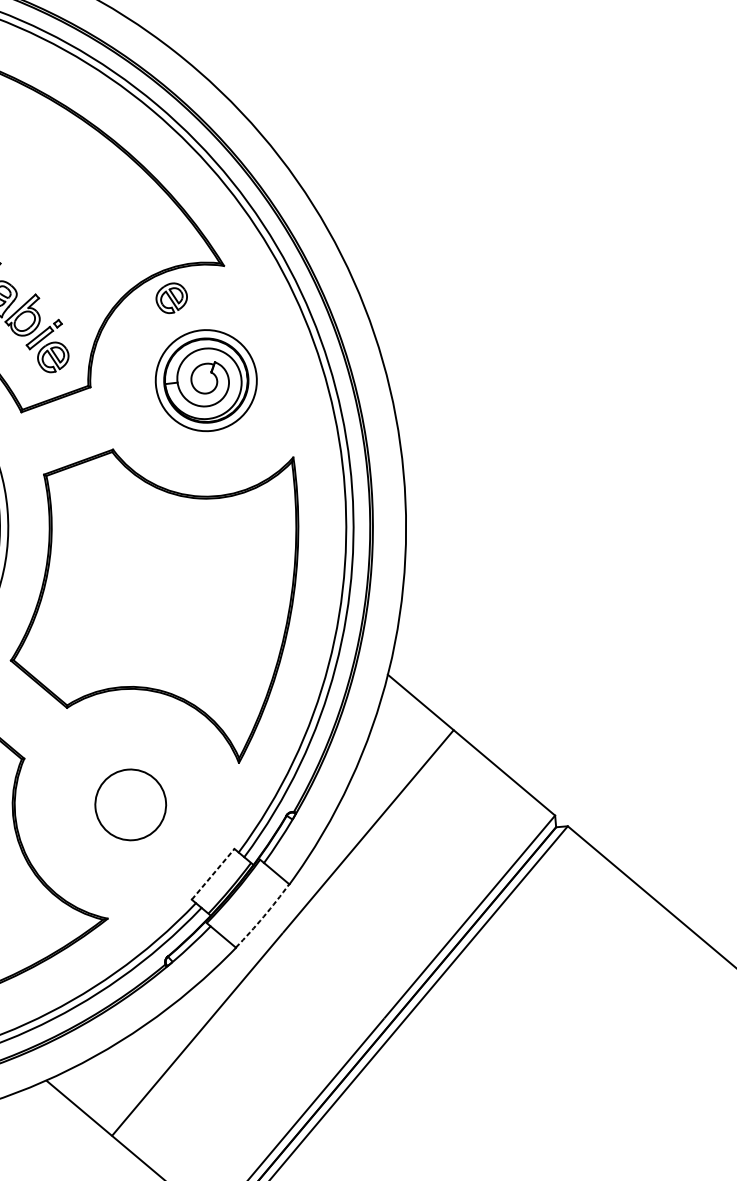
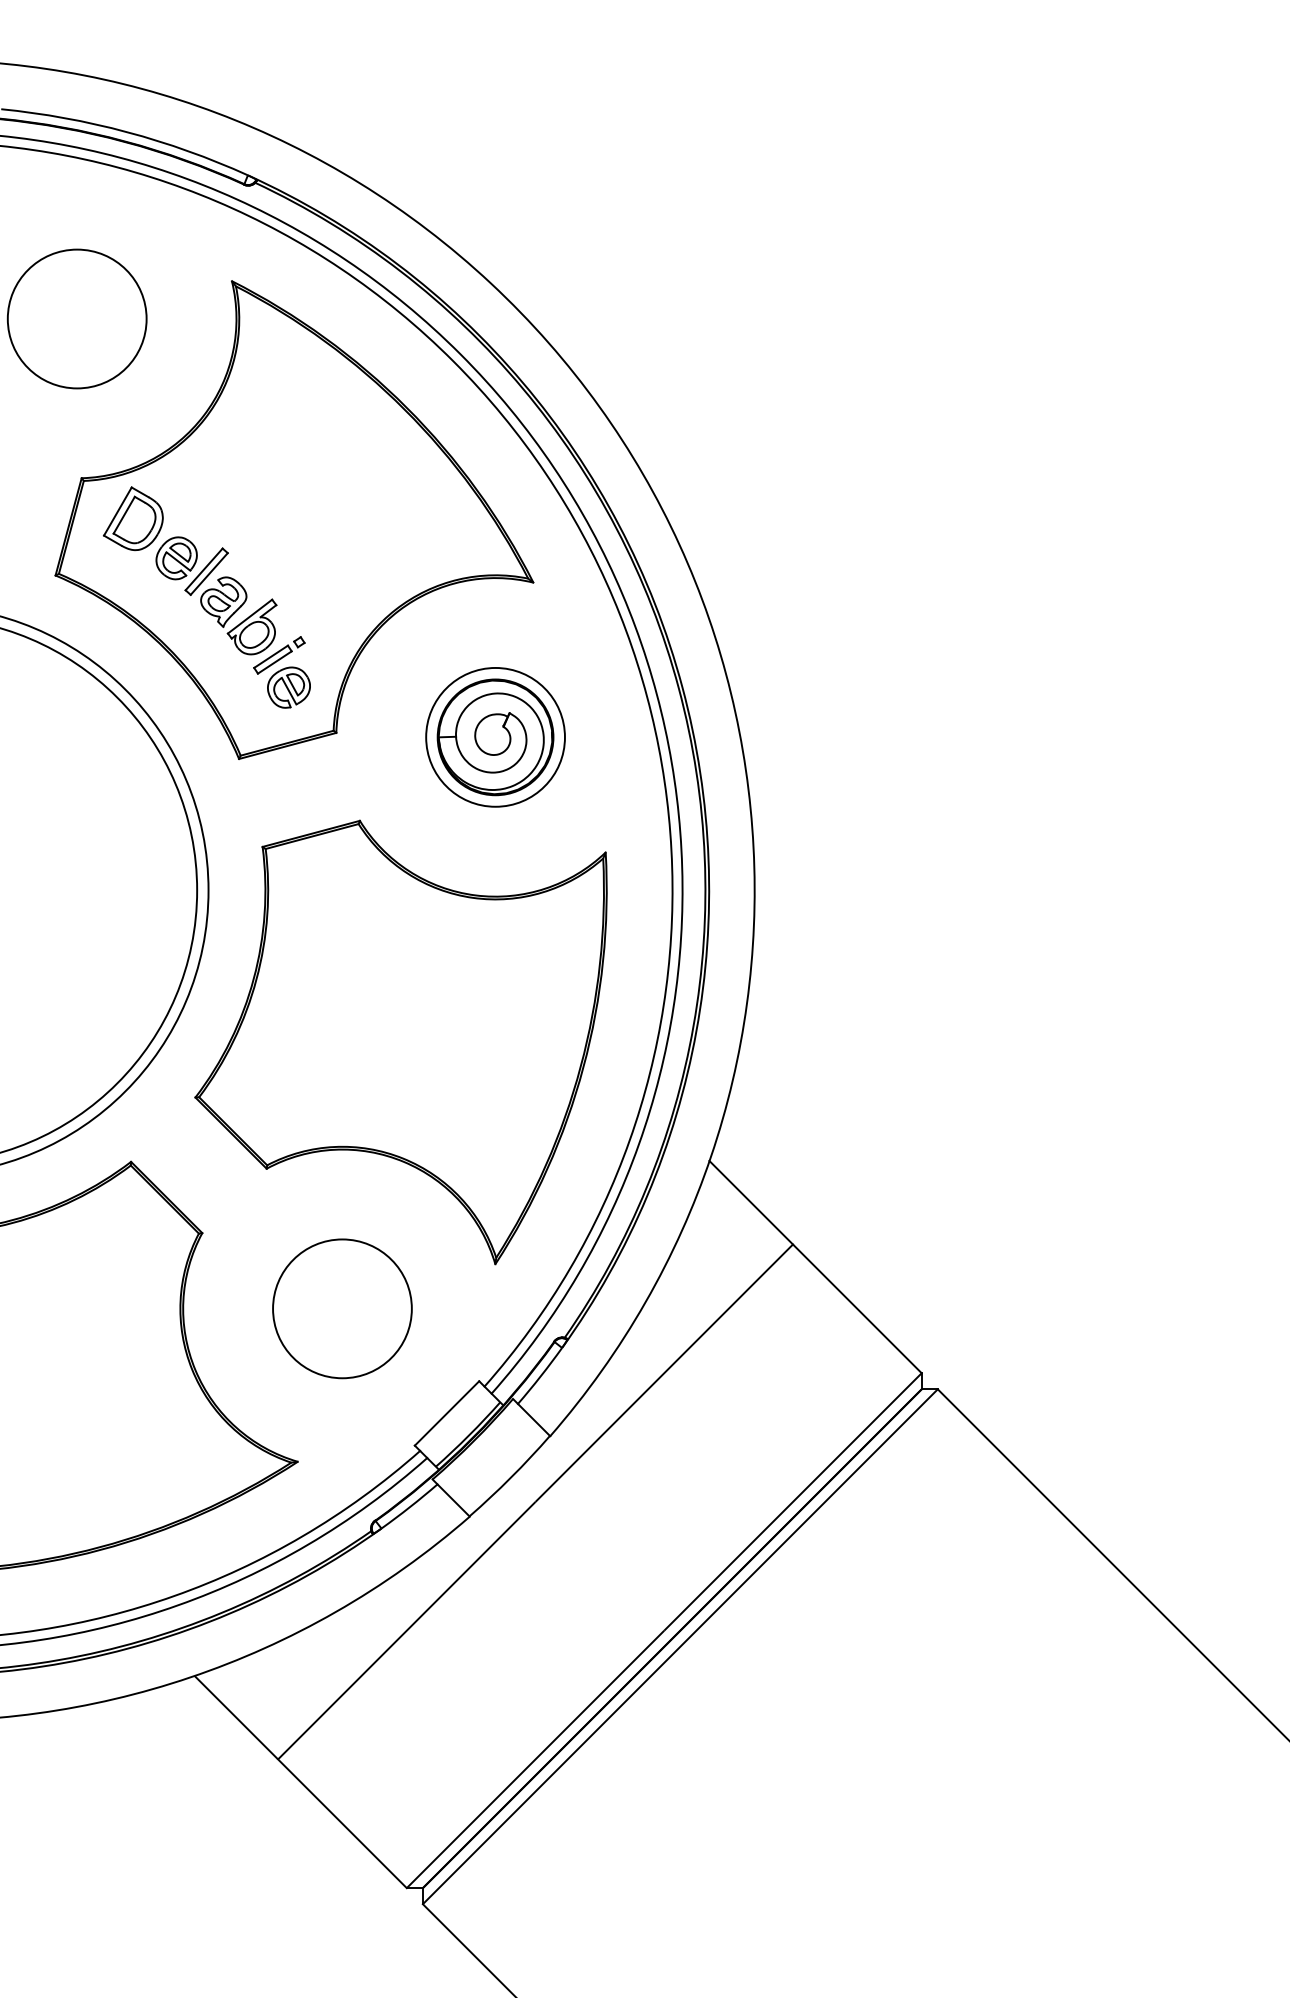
part: (171, 298) -> (457, 620), removed
circle: (130, 804) -> (342, 1308), size x1.43
line: (213, 874) -> (447, 1413), dashed -> solid
arc: (263, 916) -> (511, 1477), dashed -> solid

